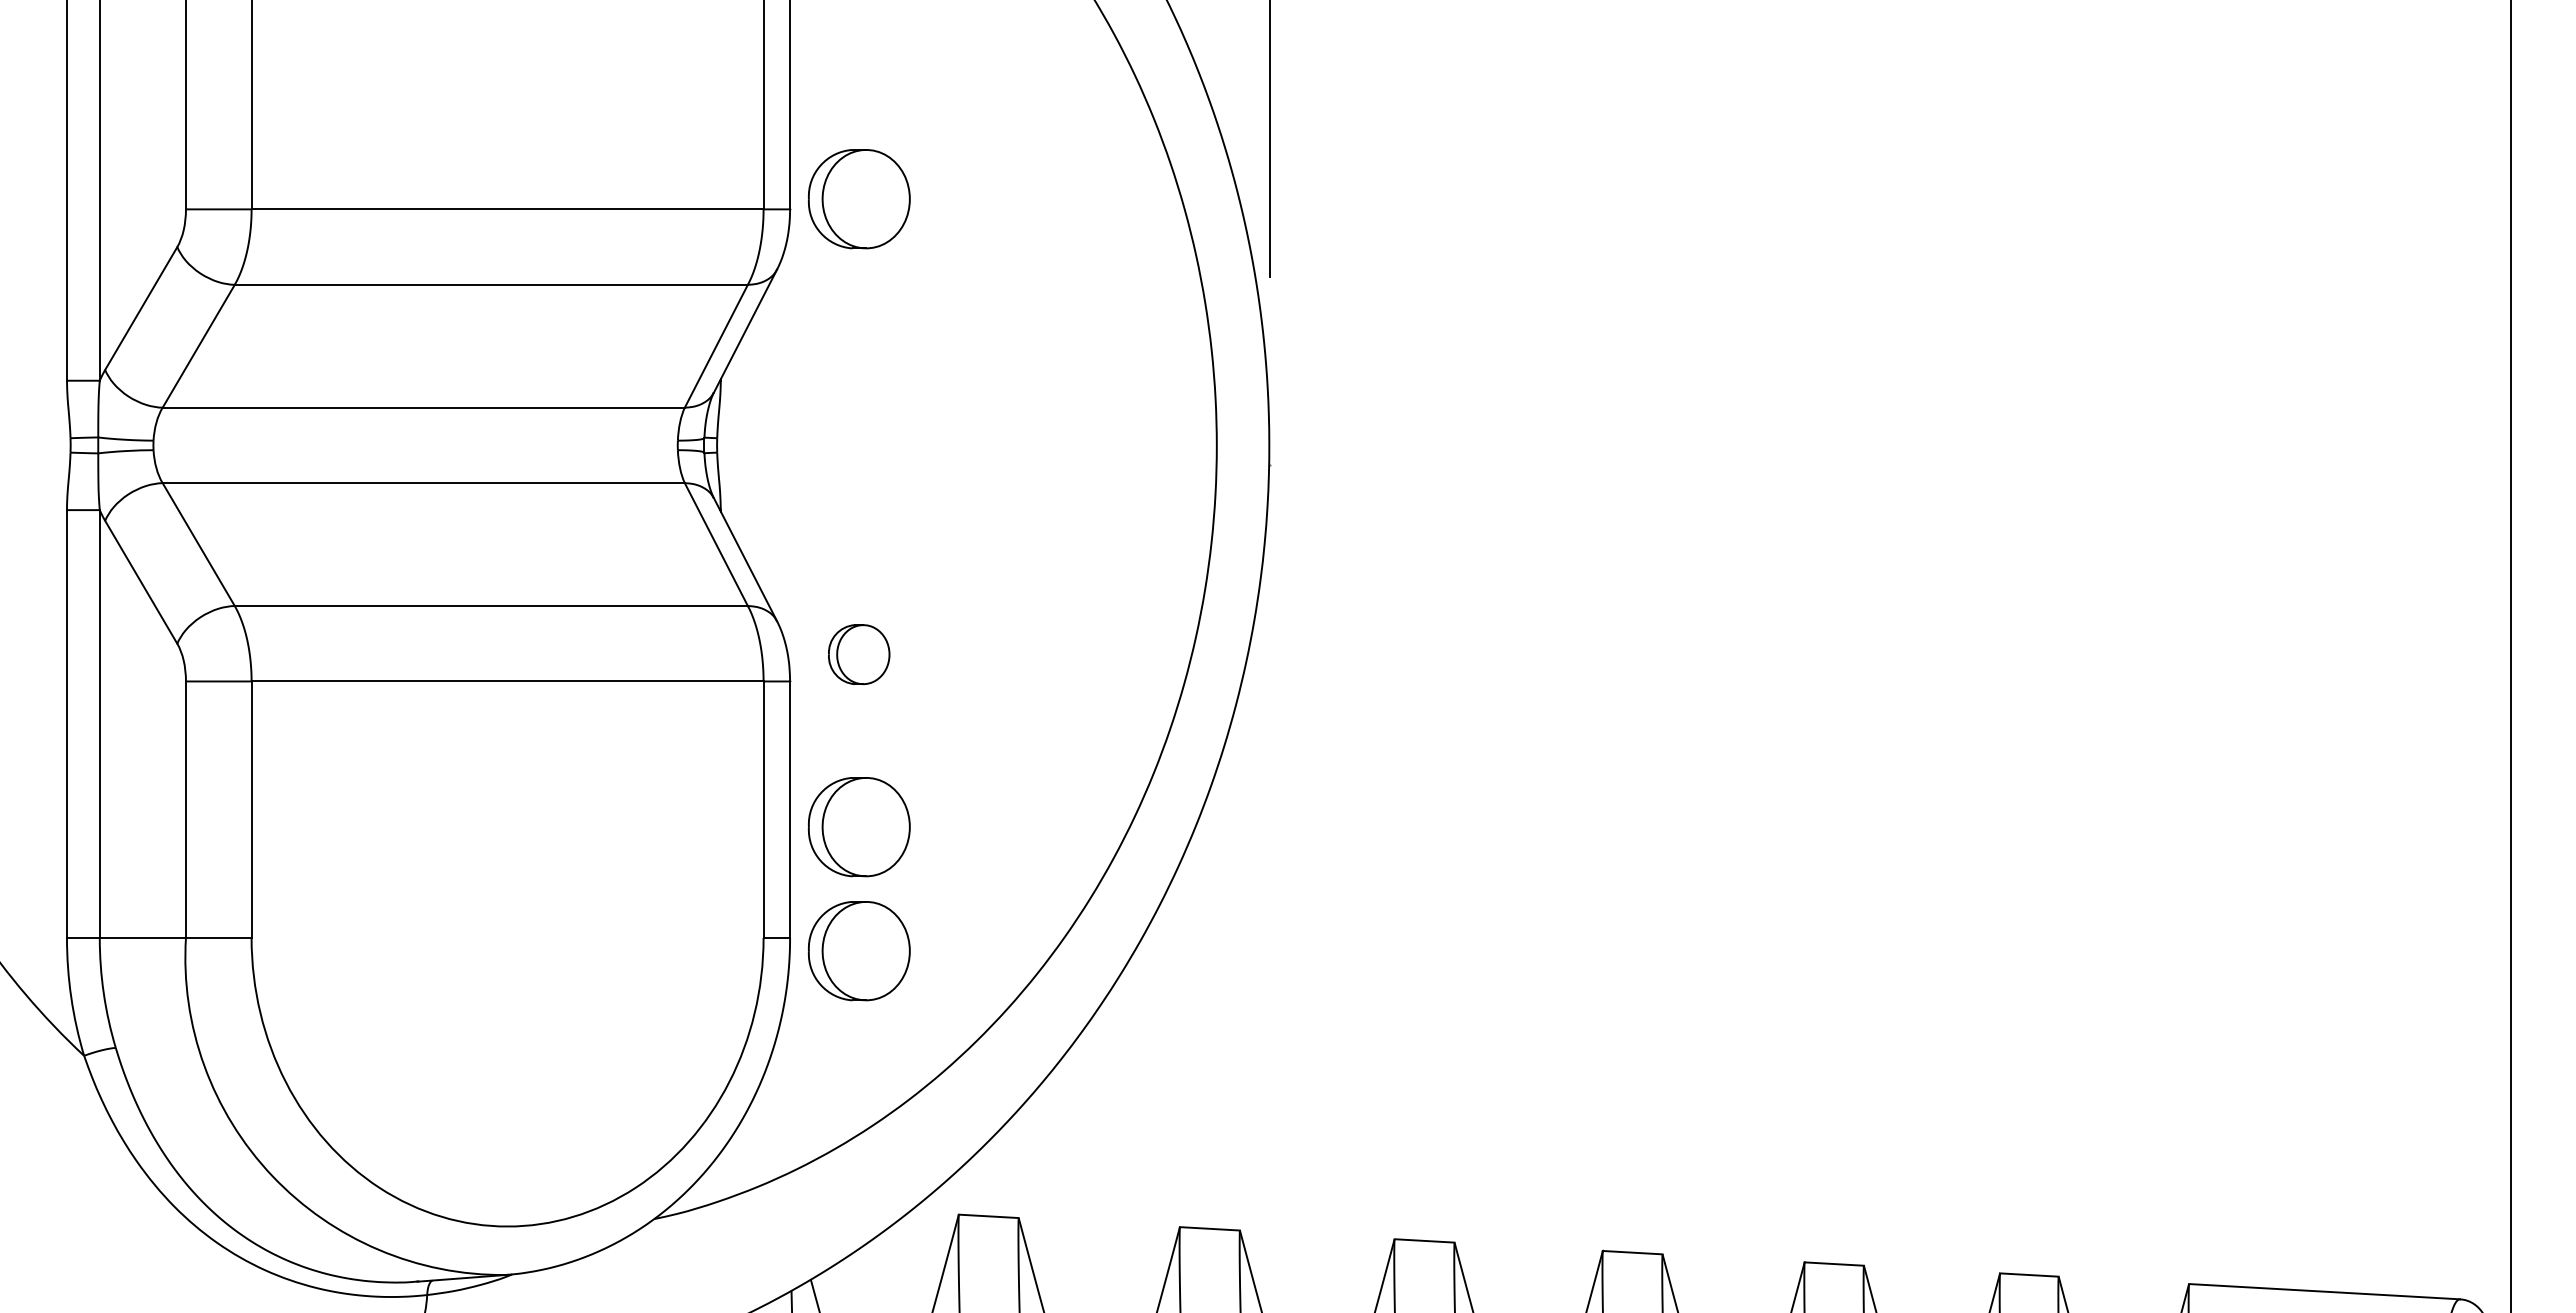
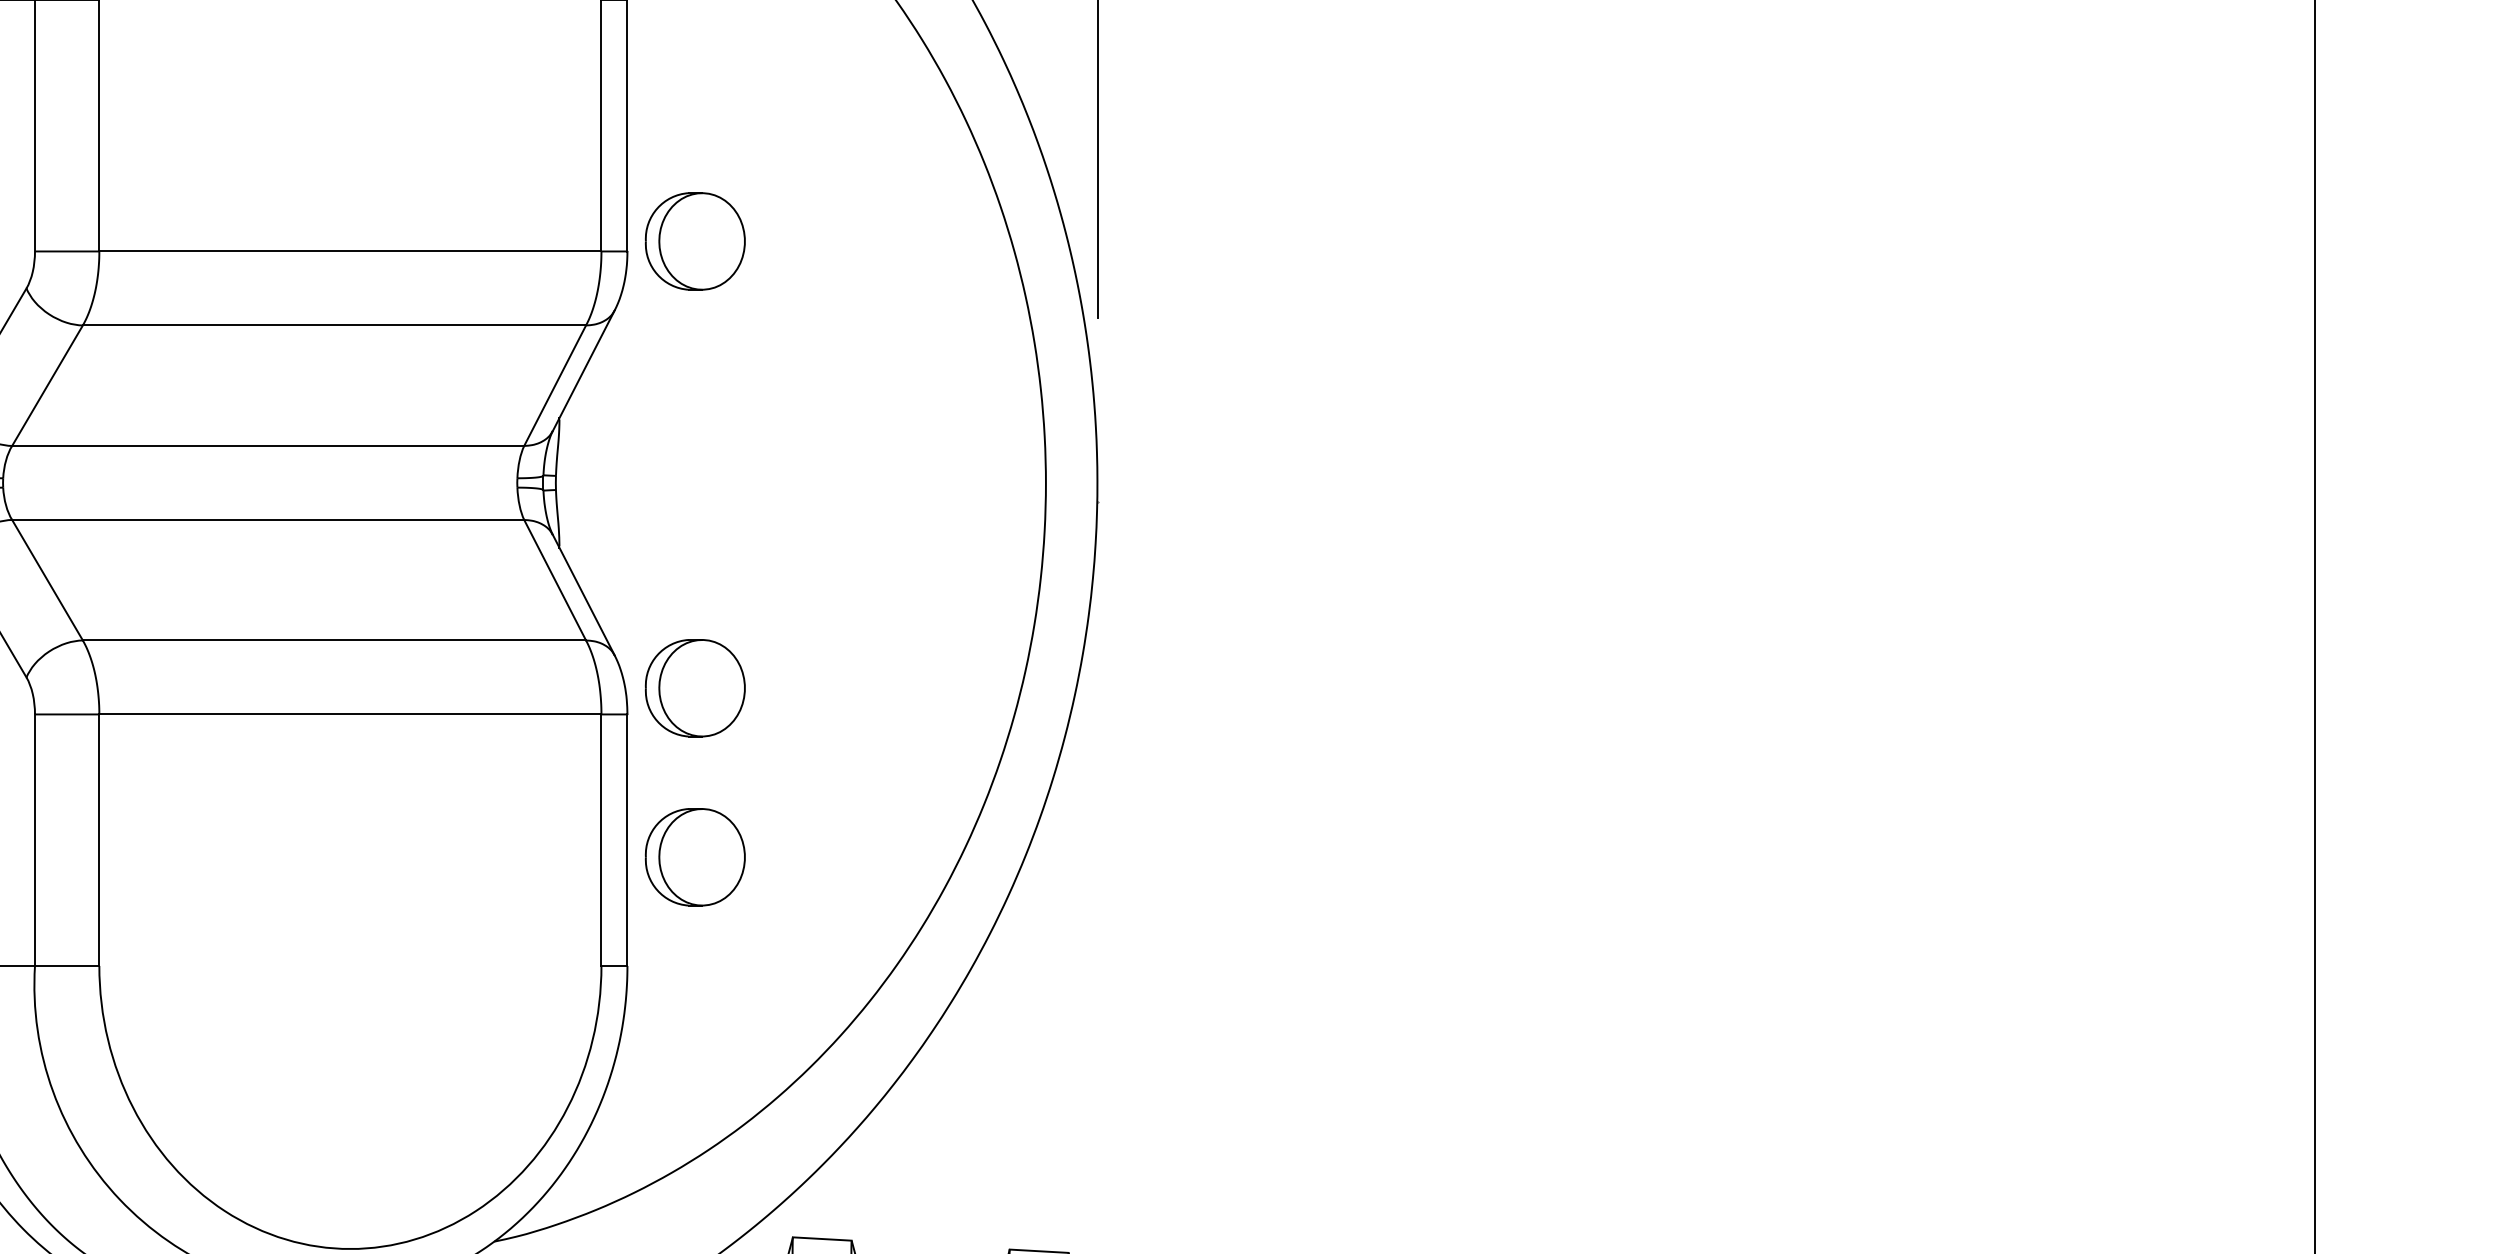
part: (858, 654) -> (694, 687), size x1.67
part: (858, 951) -> (694, 979), removed

